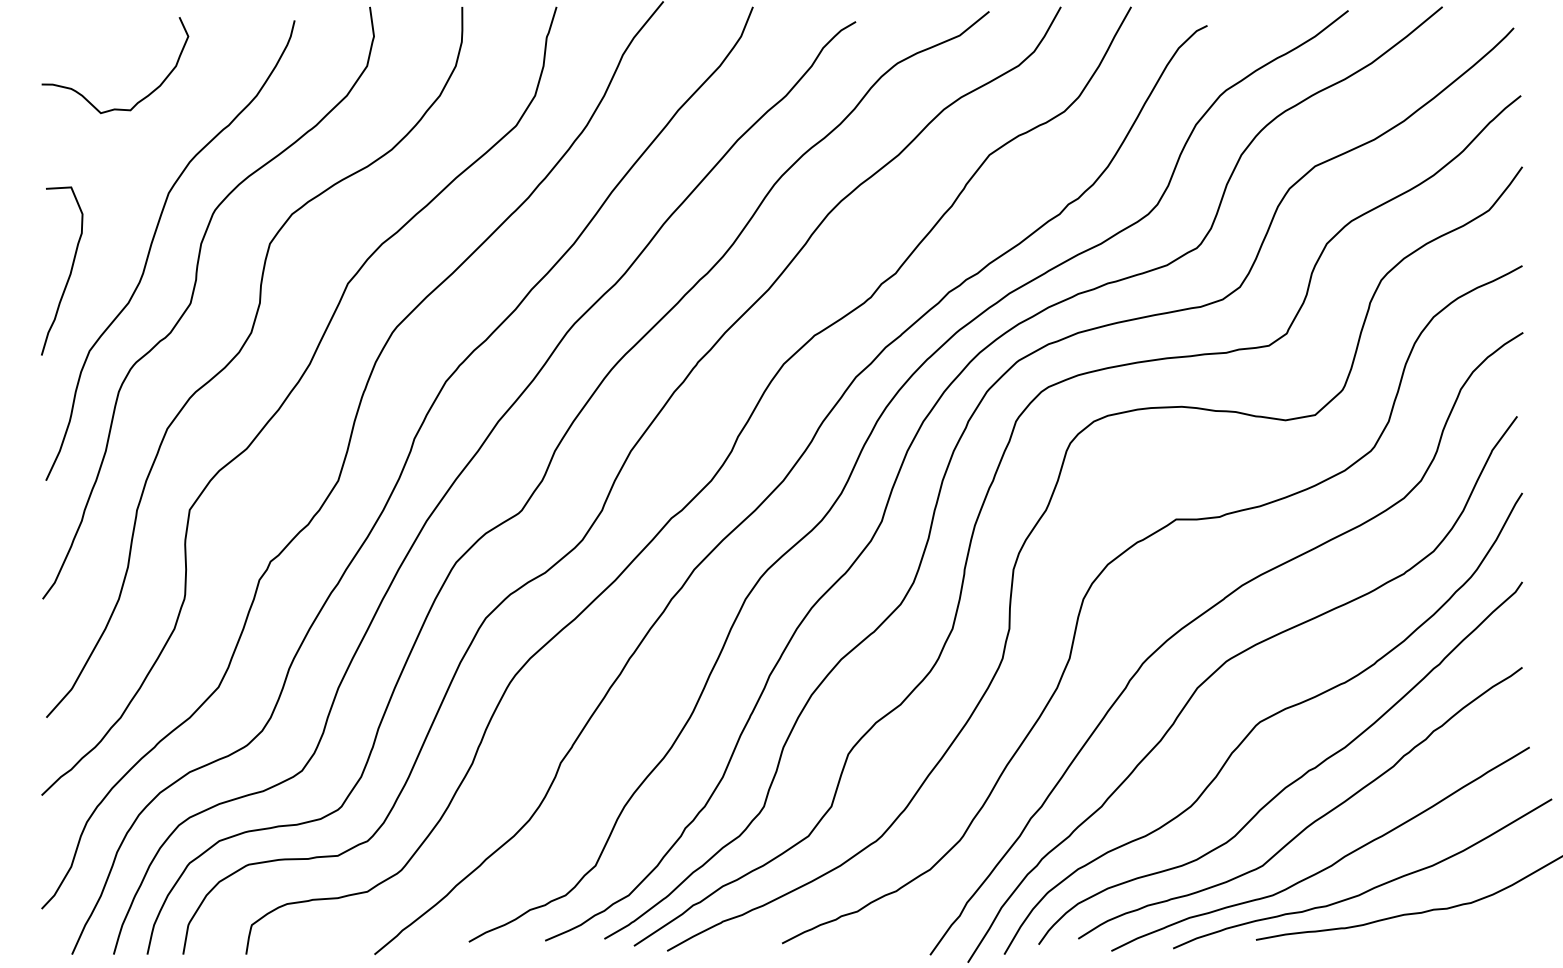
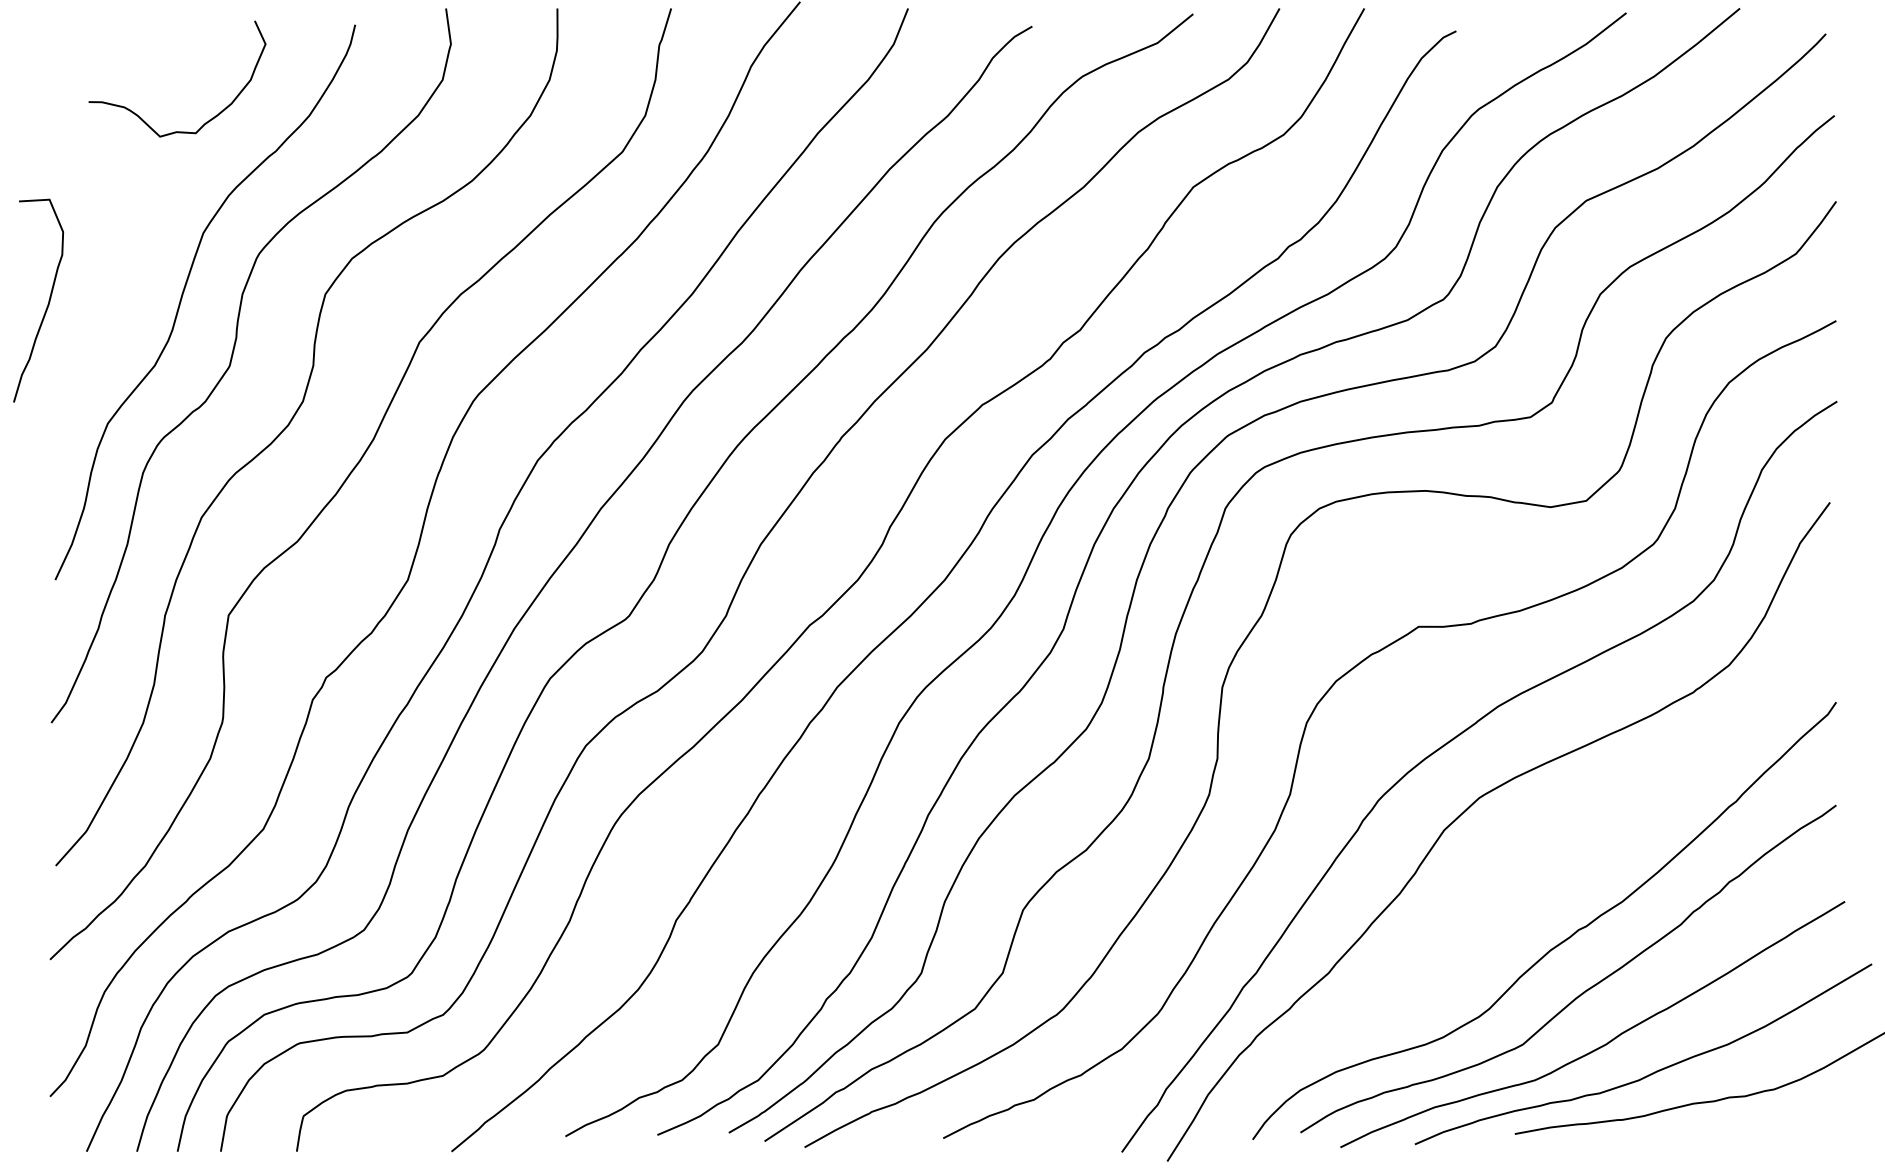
curve: (139, 100) -> (206, 121), moved
curve: (69, 273) -> (47, 303), moved
curve: (1261, 722) -> (1521, 871), removed

